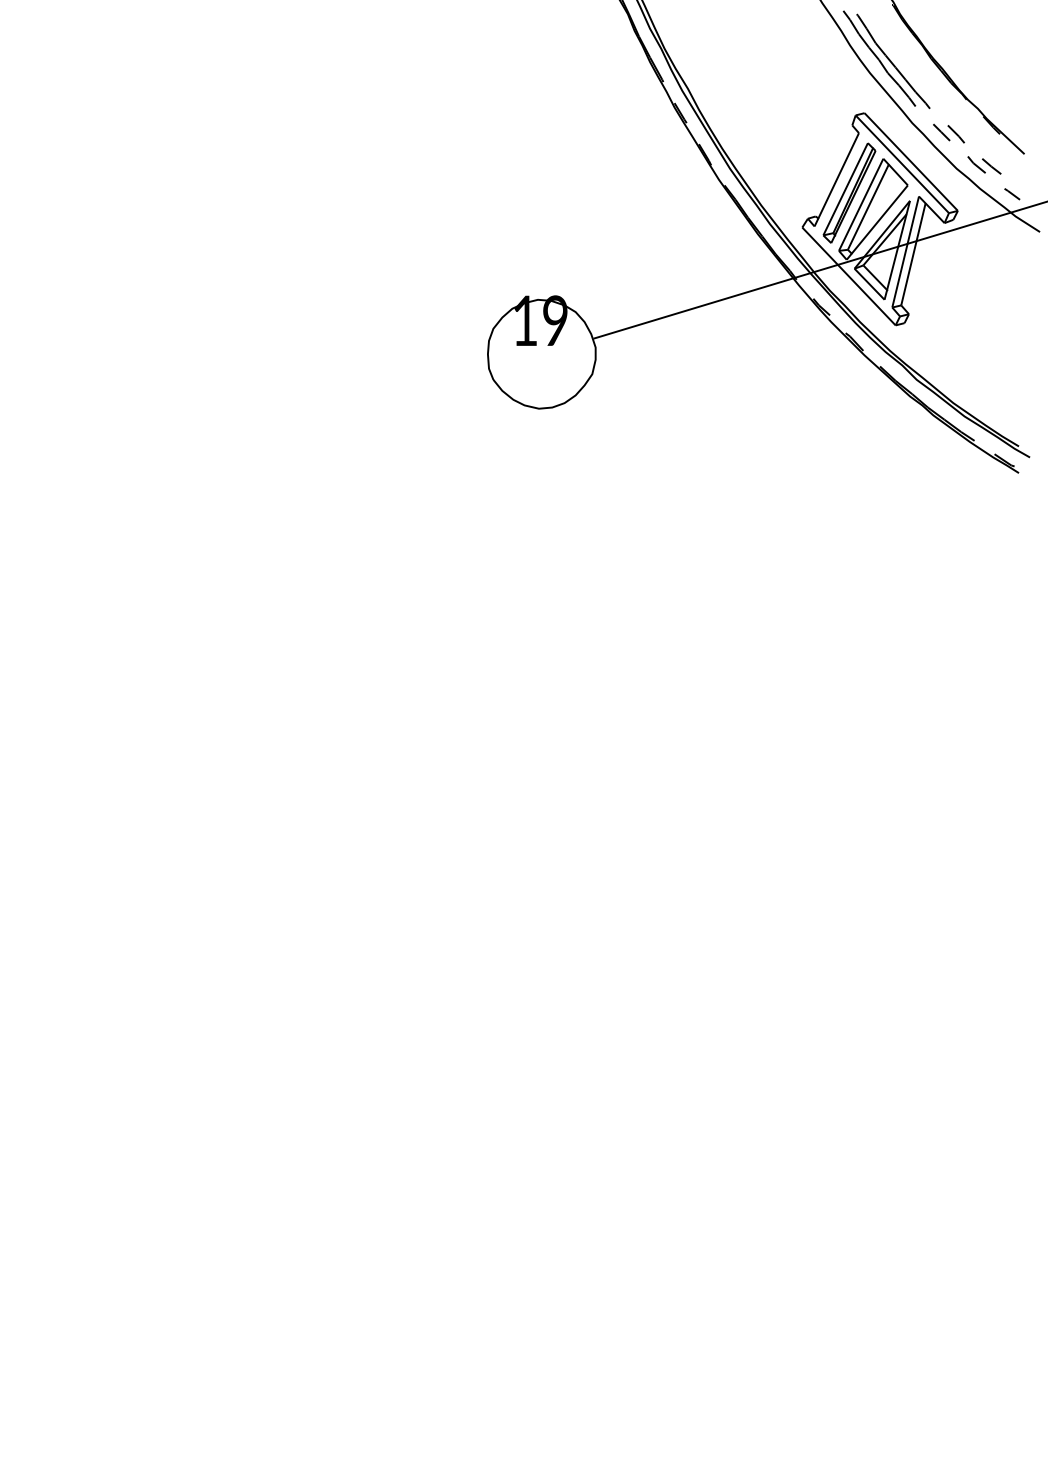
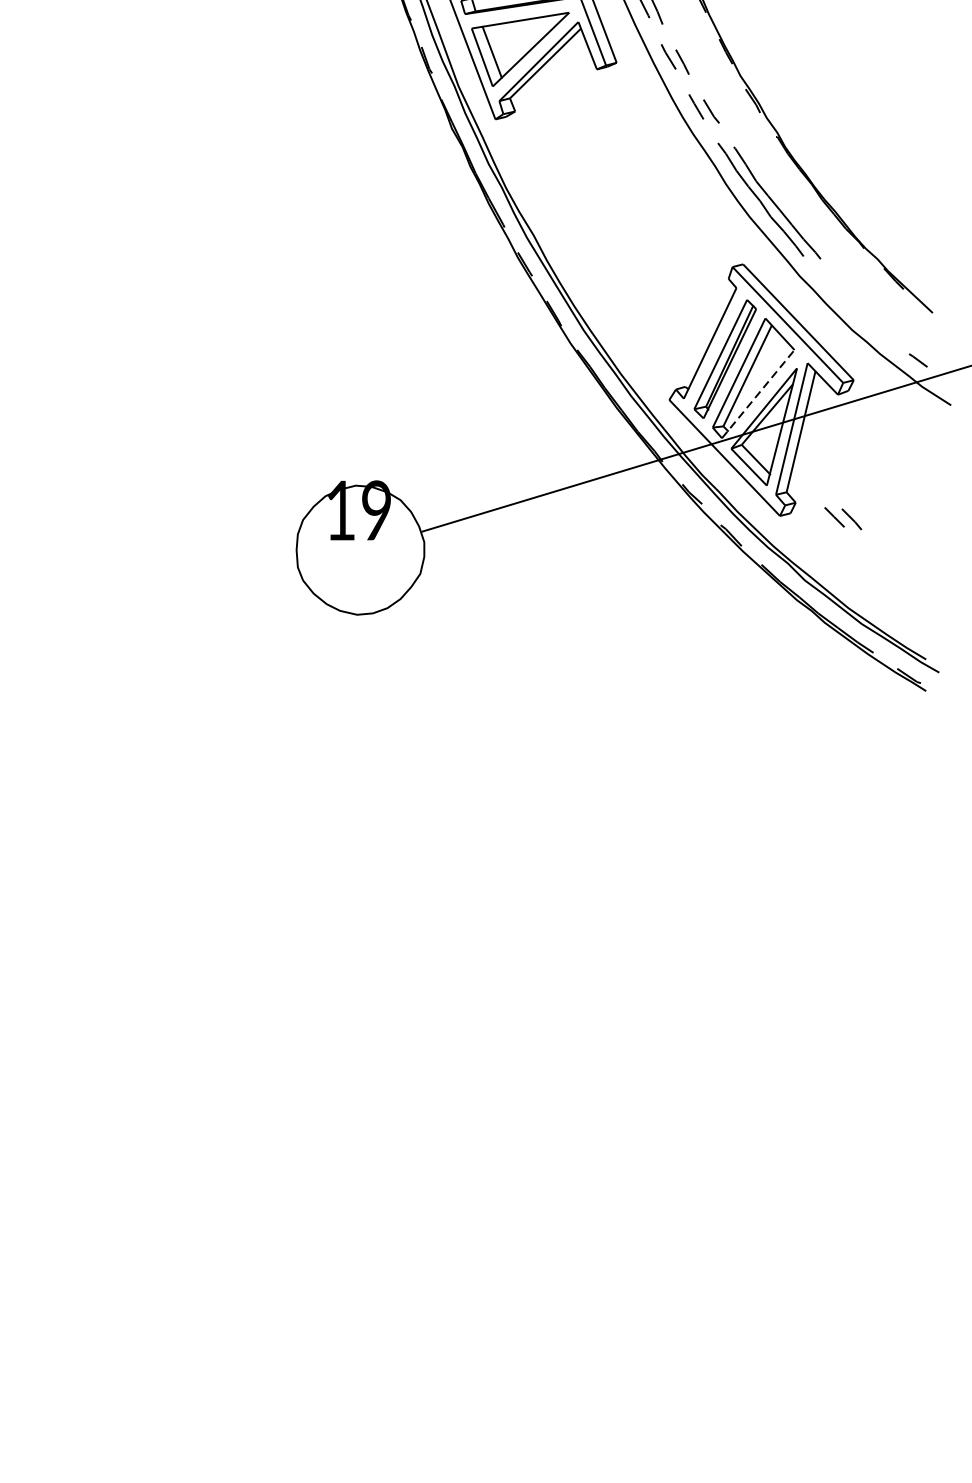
part: (948, 133) -> (842, 518), moved
part: (984, 165) -> (885, 326), removed
line: (877, 222) -> (758, 394), solid -> dashed

